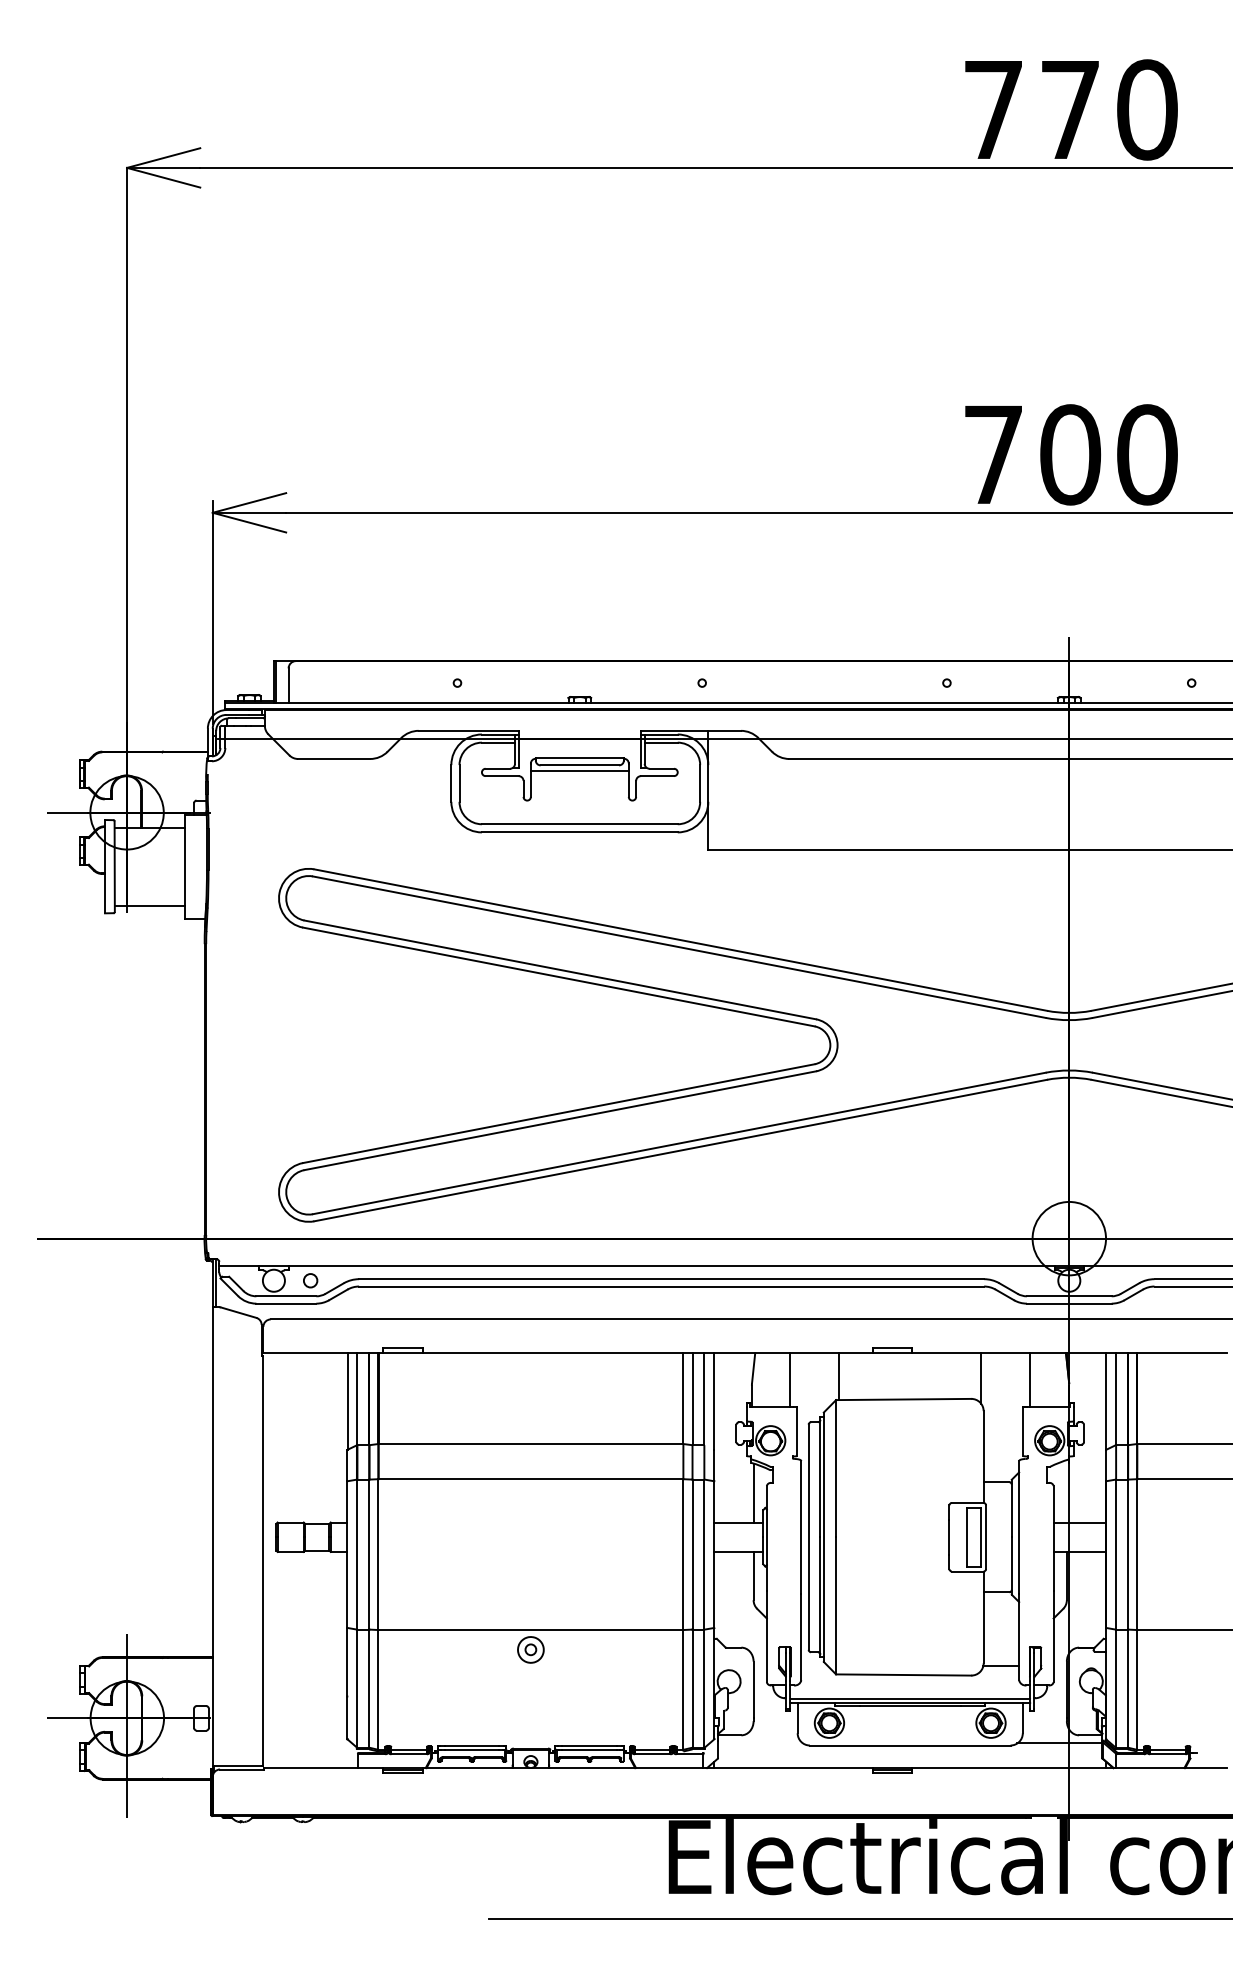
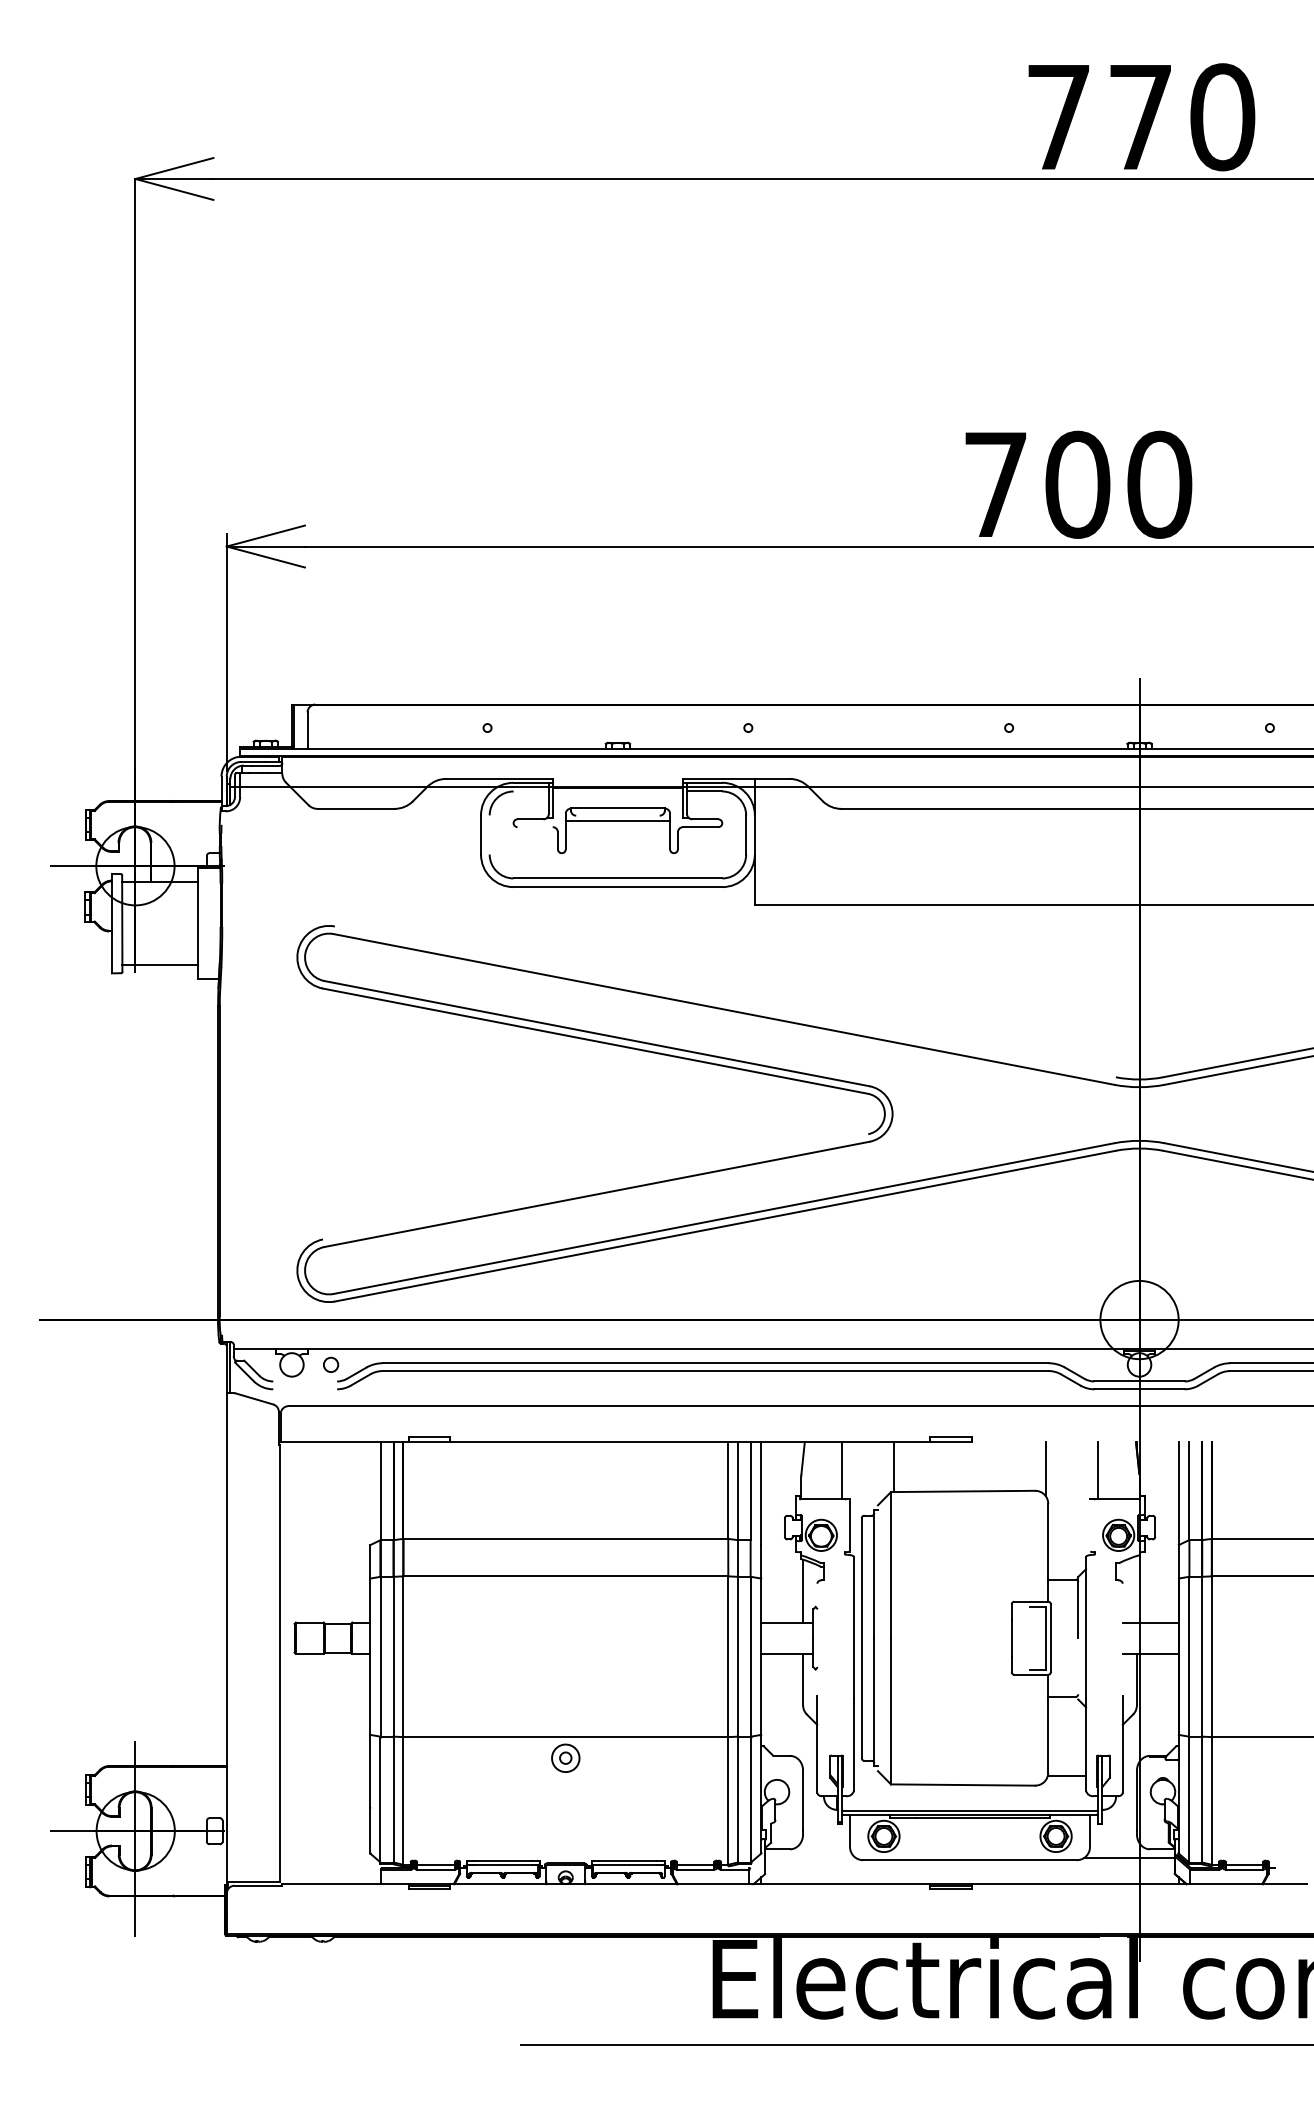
text: (1071, 454) -> (1078, 484), moved
line: (497, 742) -> (530, 791), removed
line: (579, 765) -> (617, 815), removed
line: (501, 776) -> (534, 827), removed
line: (459, 783) -> (489, 834), removed
line: (679, 939) -> (724, 1001), removed
line: (558, 1113) -> (595, 1186), removed
line: (286, 1296) -> (305, 1381), removed
line: (286, 1303) -> (305, 1389), removed
line: (1069, 1353) -> (1139, 1442), removed
line: (347, 1401) -> (370, 1493), removed
line: (1023, 1431) -> (1090, 1525), removed
line: (966, 1536) -> (1030, 1637), removed
line: (823, 1537) -> (877, 1638), removed
line: (767, 1538) -> (817, 1639), removed
line: (1053, 1538) -> (1122, 1639), removed
line: (1012, 1565) -> (1078, 1668), removed

